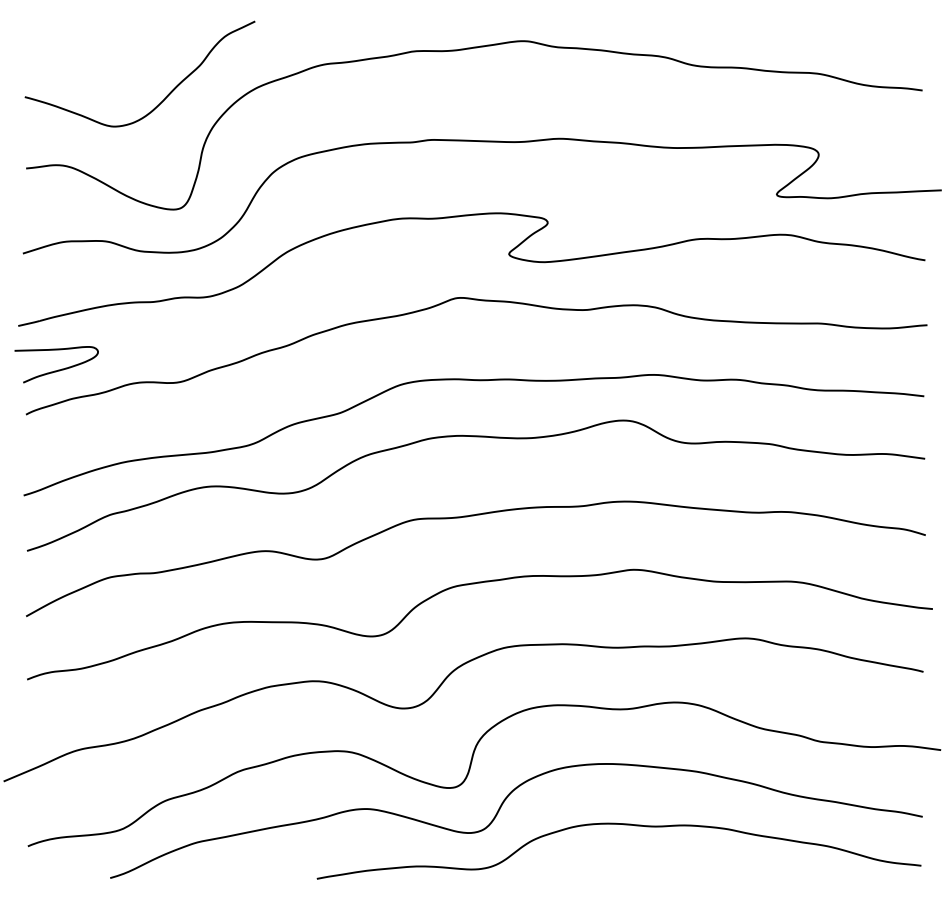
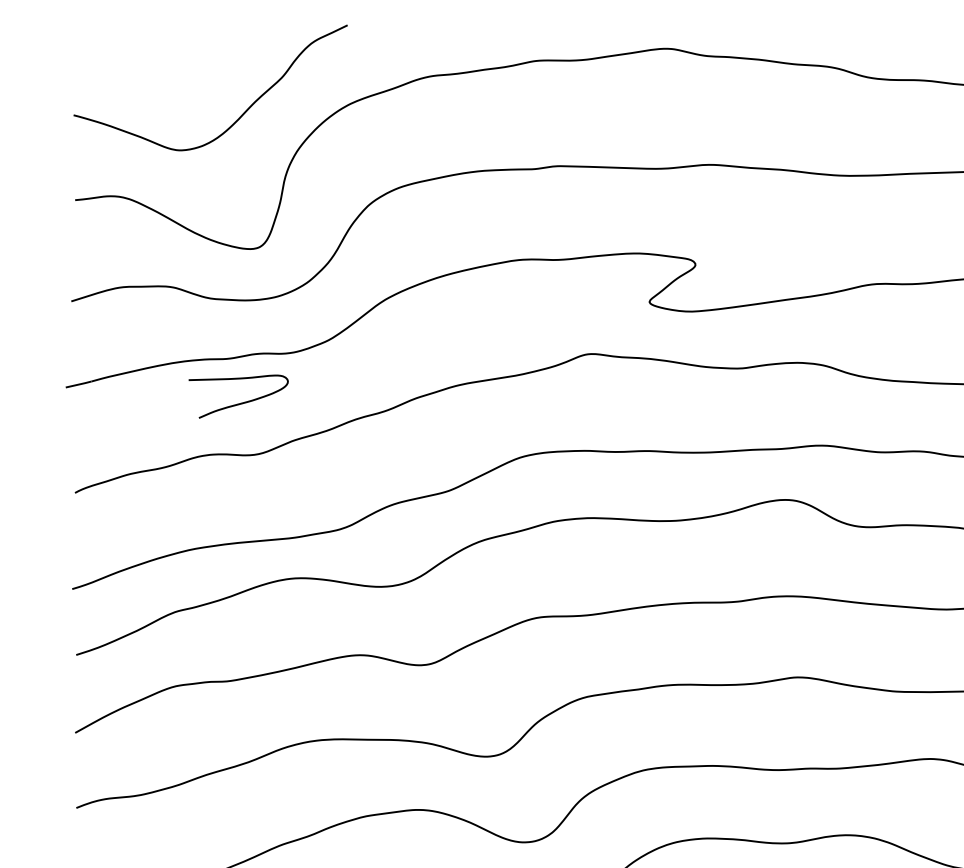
curve: (58, 369) -> (240, 402), moved

